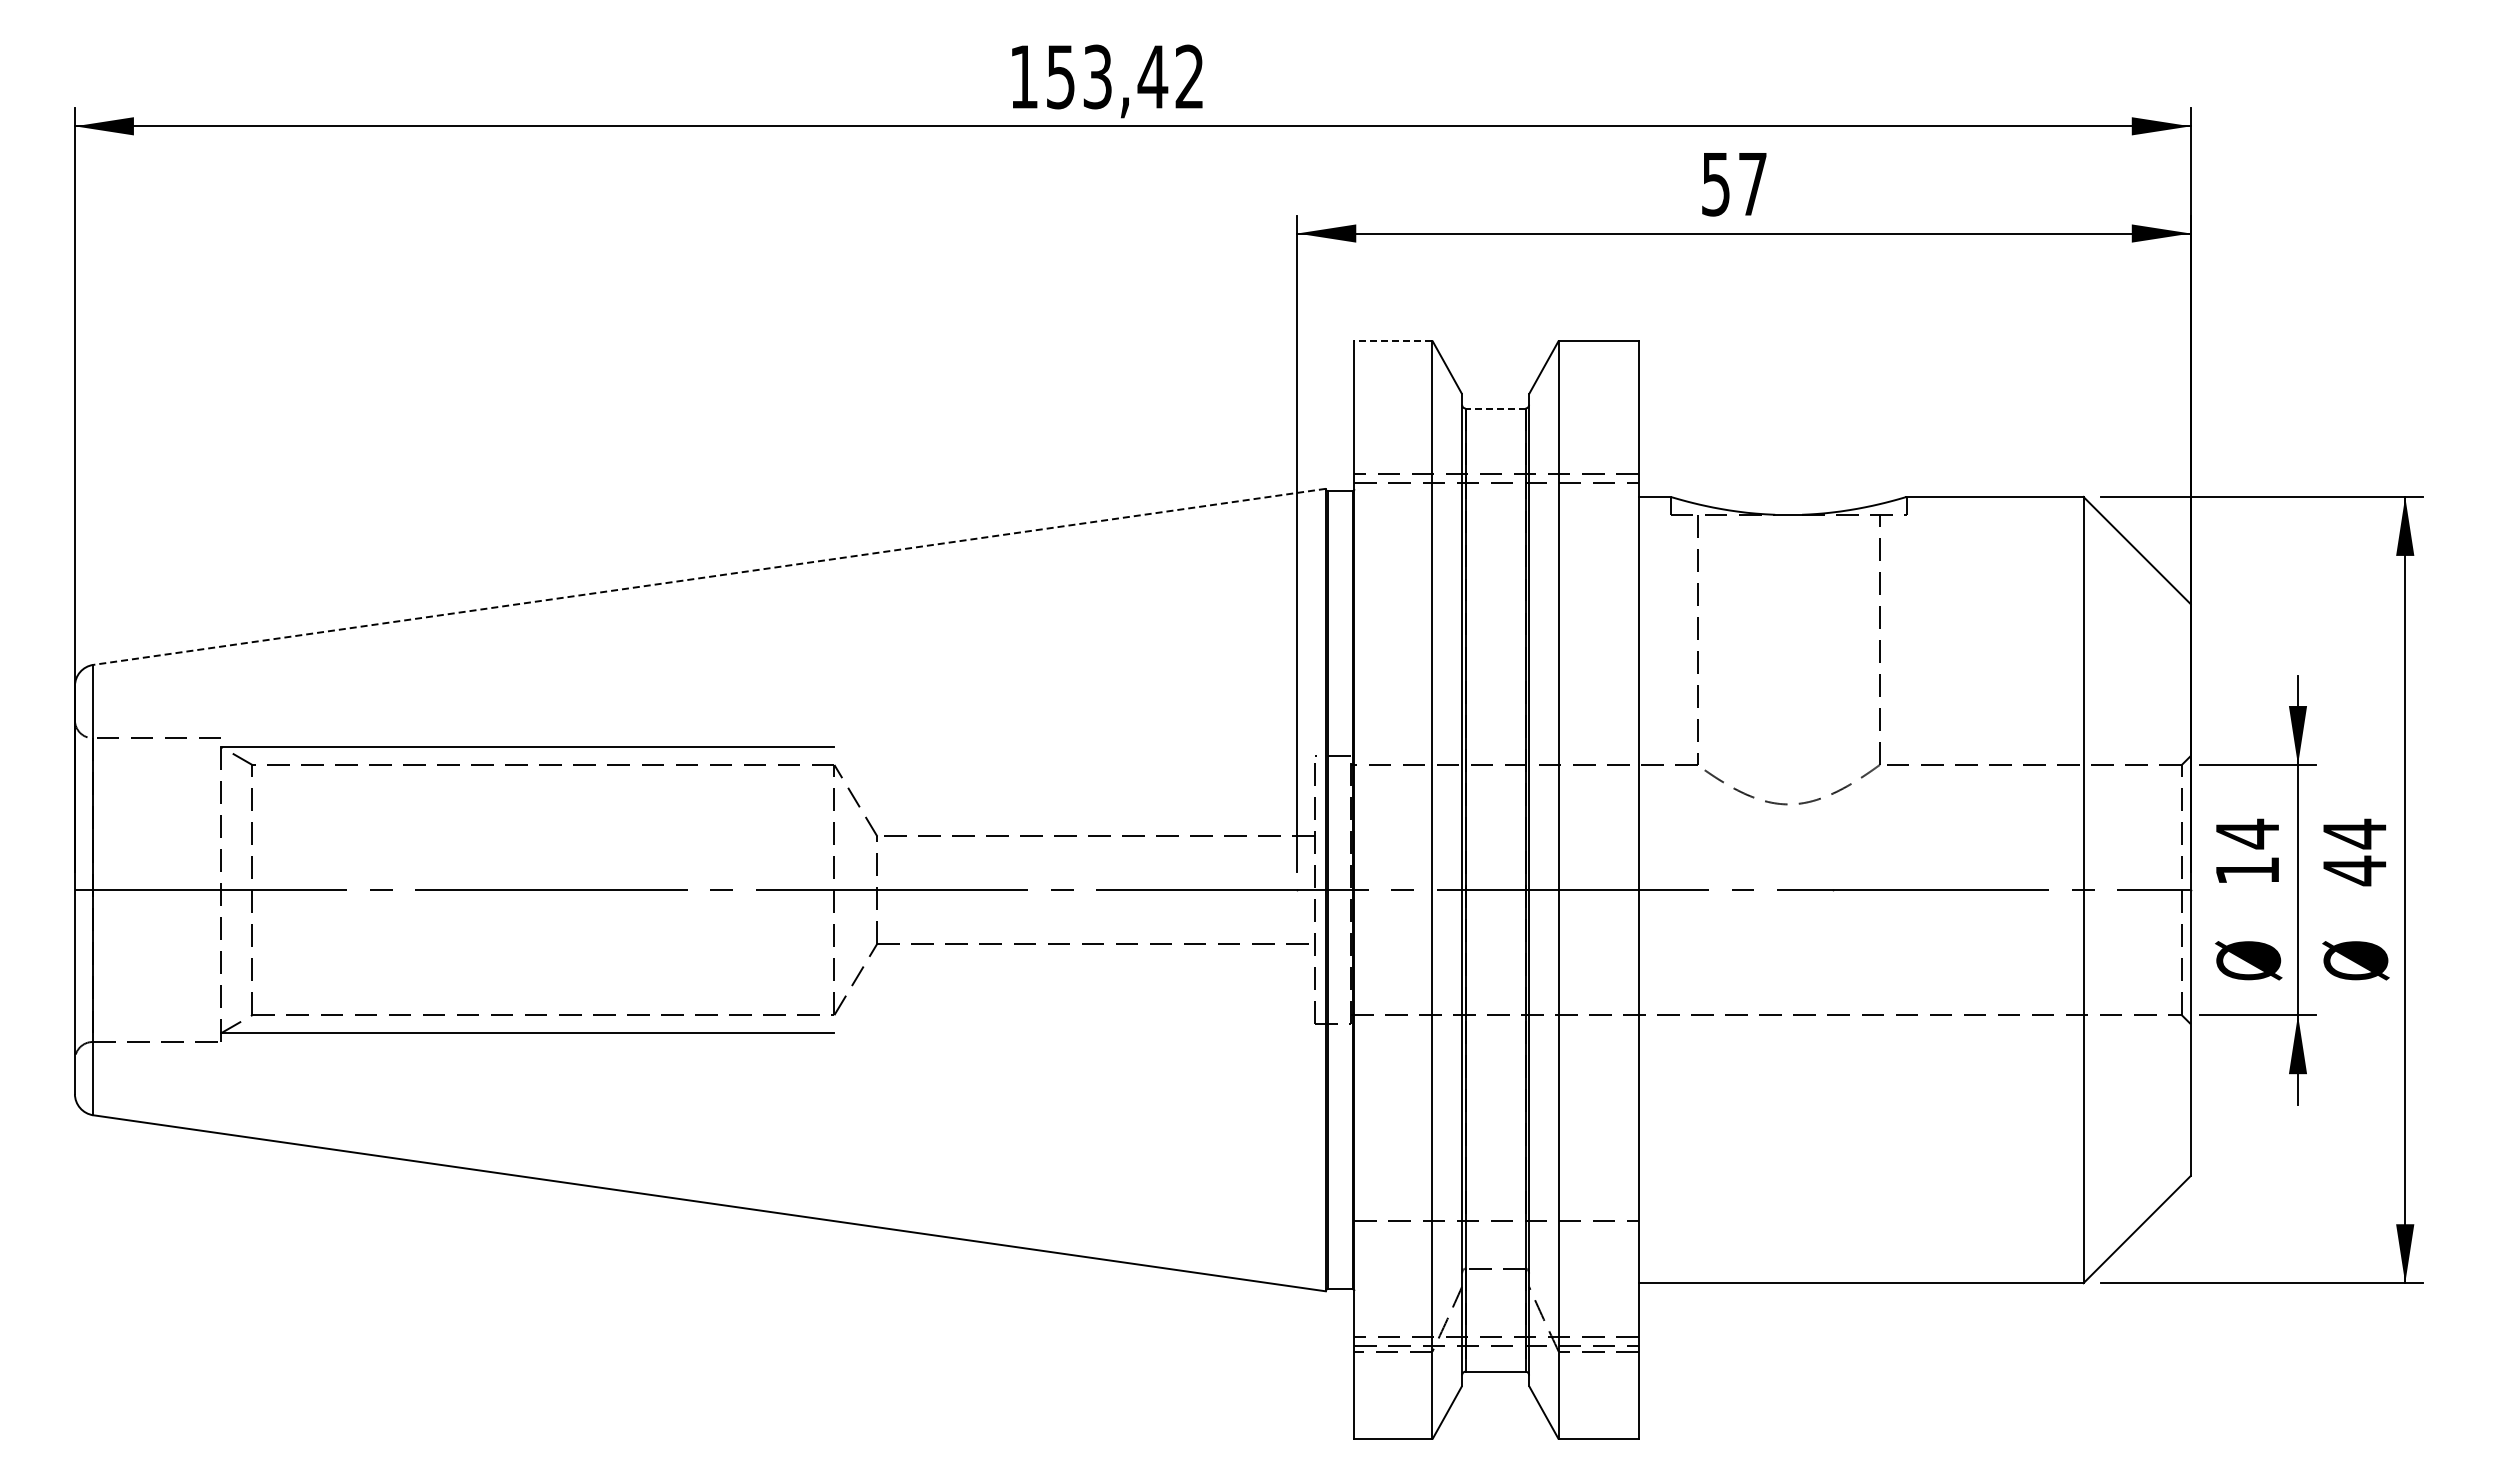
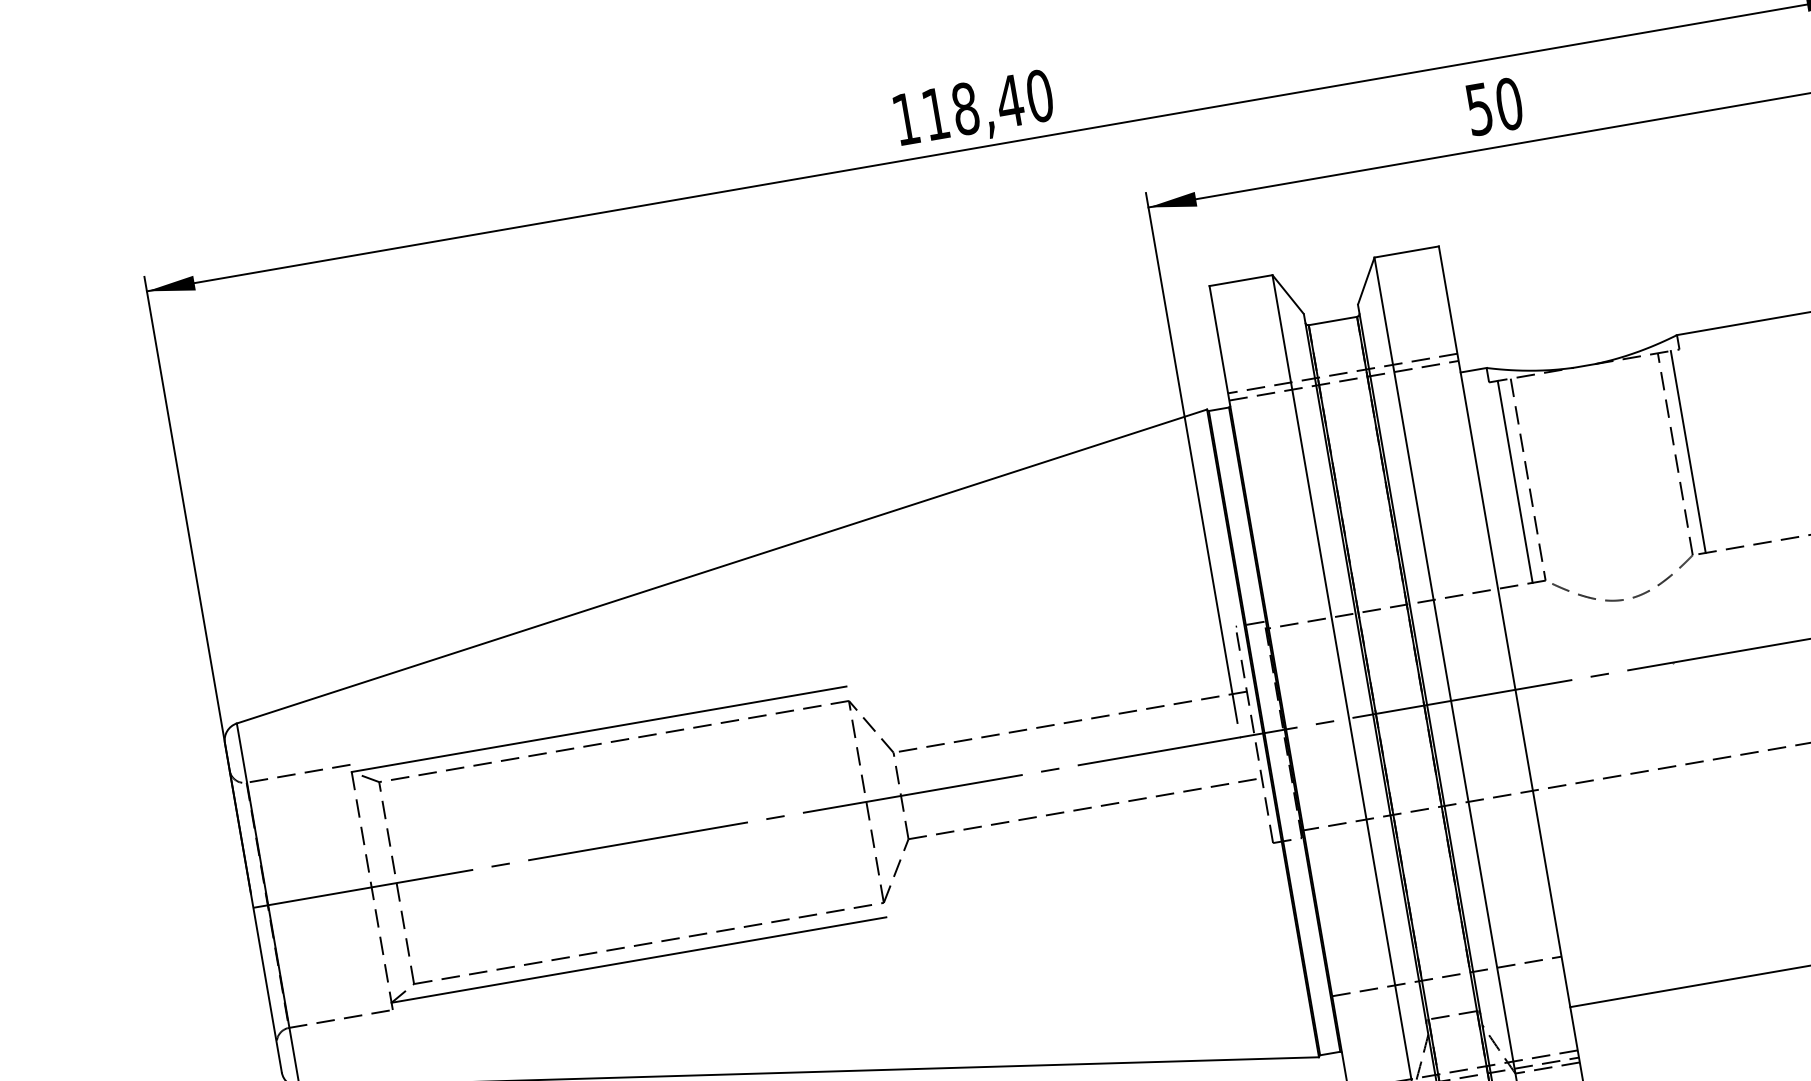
text: (1125, 76) -> (987, 104), 153,42 -> 118,40
text: (1752, 183) -> (1508, 103), 57 -> 50
line: (1393, 340) -> (1241, 280), dashed -> solid
line: (1495, 408) -> (1332, 321), dashed -> solid
line: (709, 576) -> (721, 566), dashed -> solid
line: (1681, 639) -> (1515, 481), added
line: (1895, 639) -> (1687, 451), added

